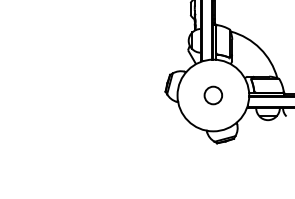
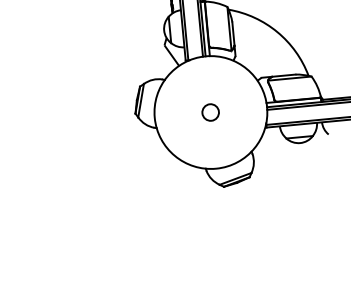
circle: (212, 95) -> (209, 112), size x0.6

